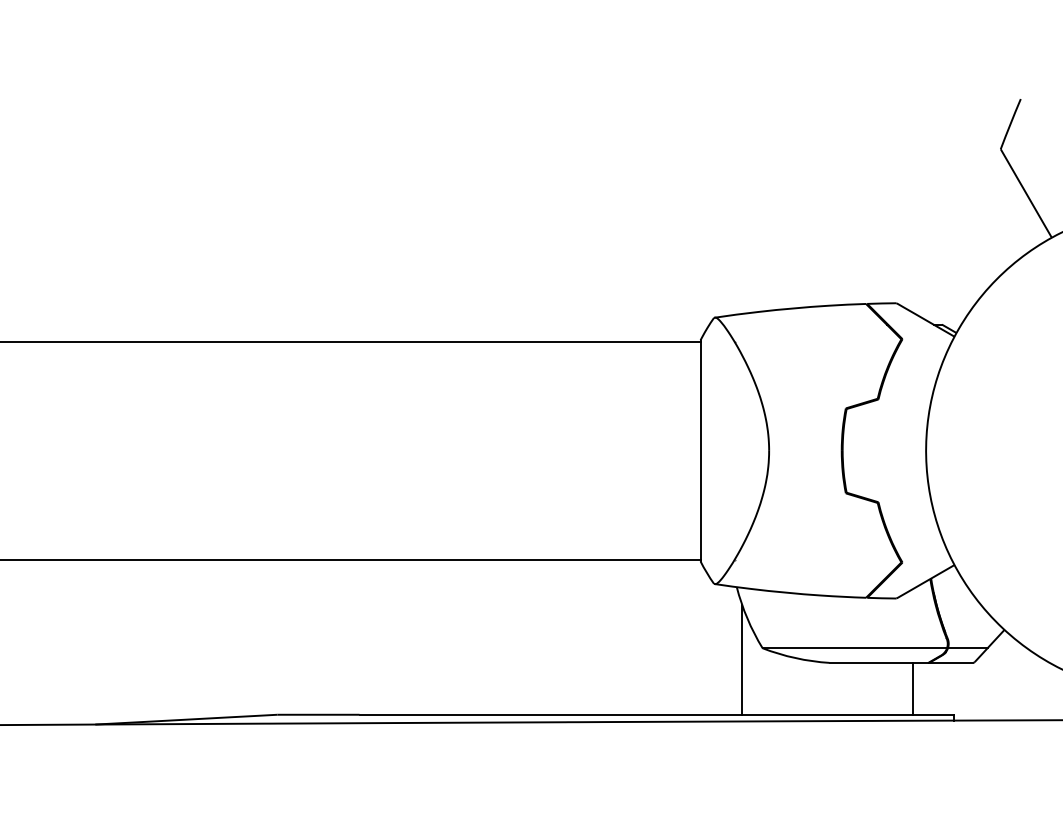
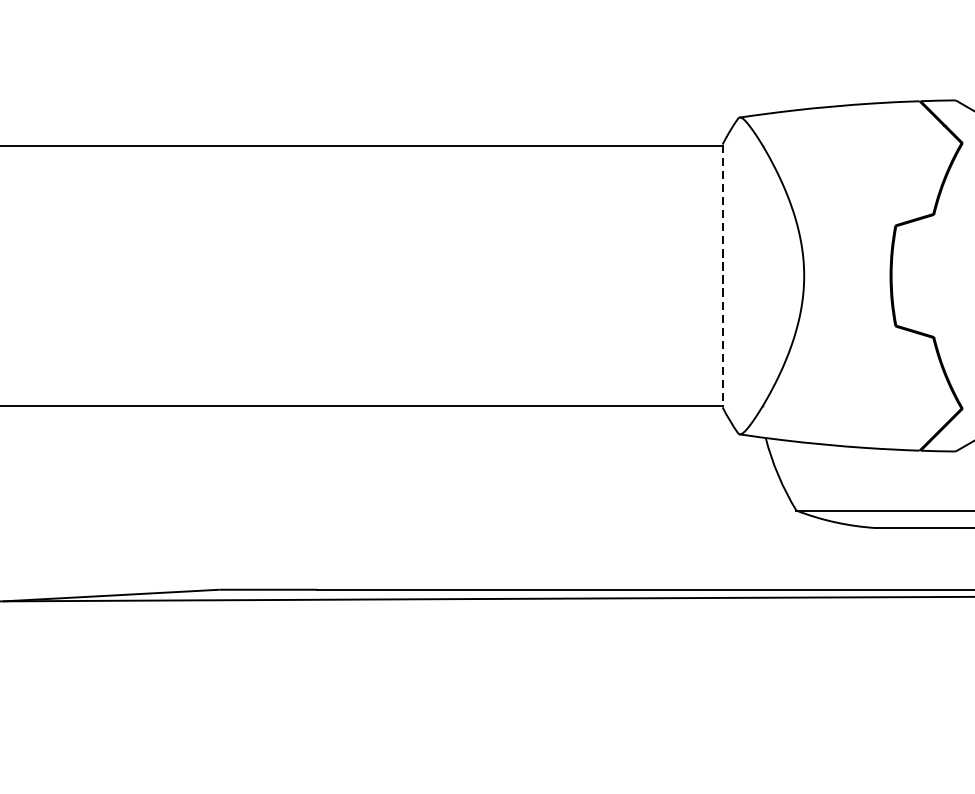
line: (700, 450) -> (722, 275), solid -> dashed
line: (742, 659) -> (772, 524), removed

